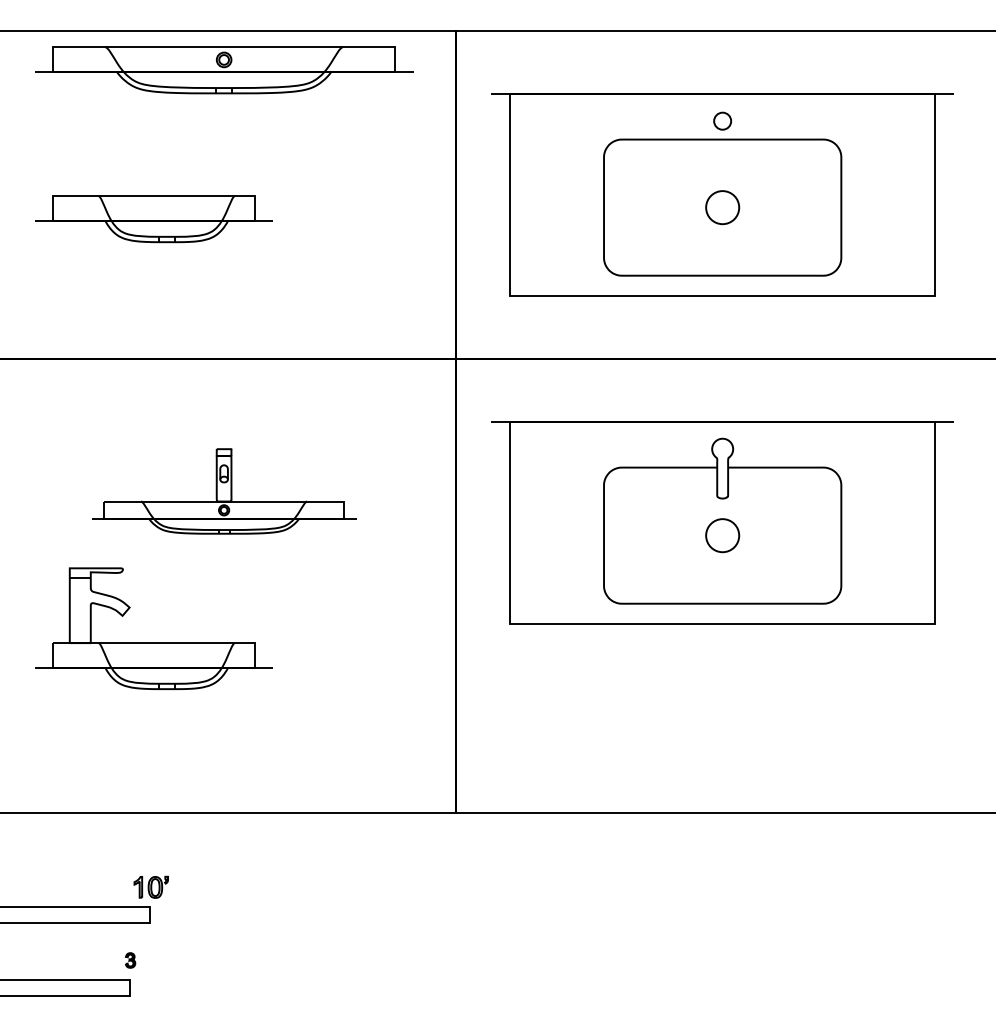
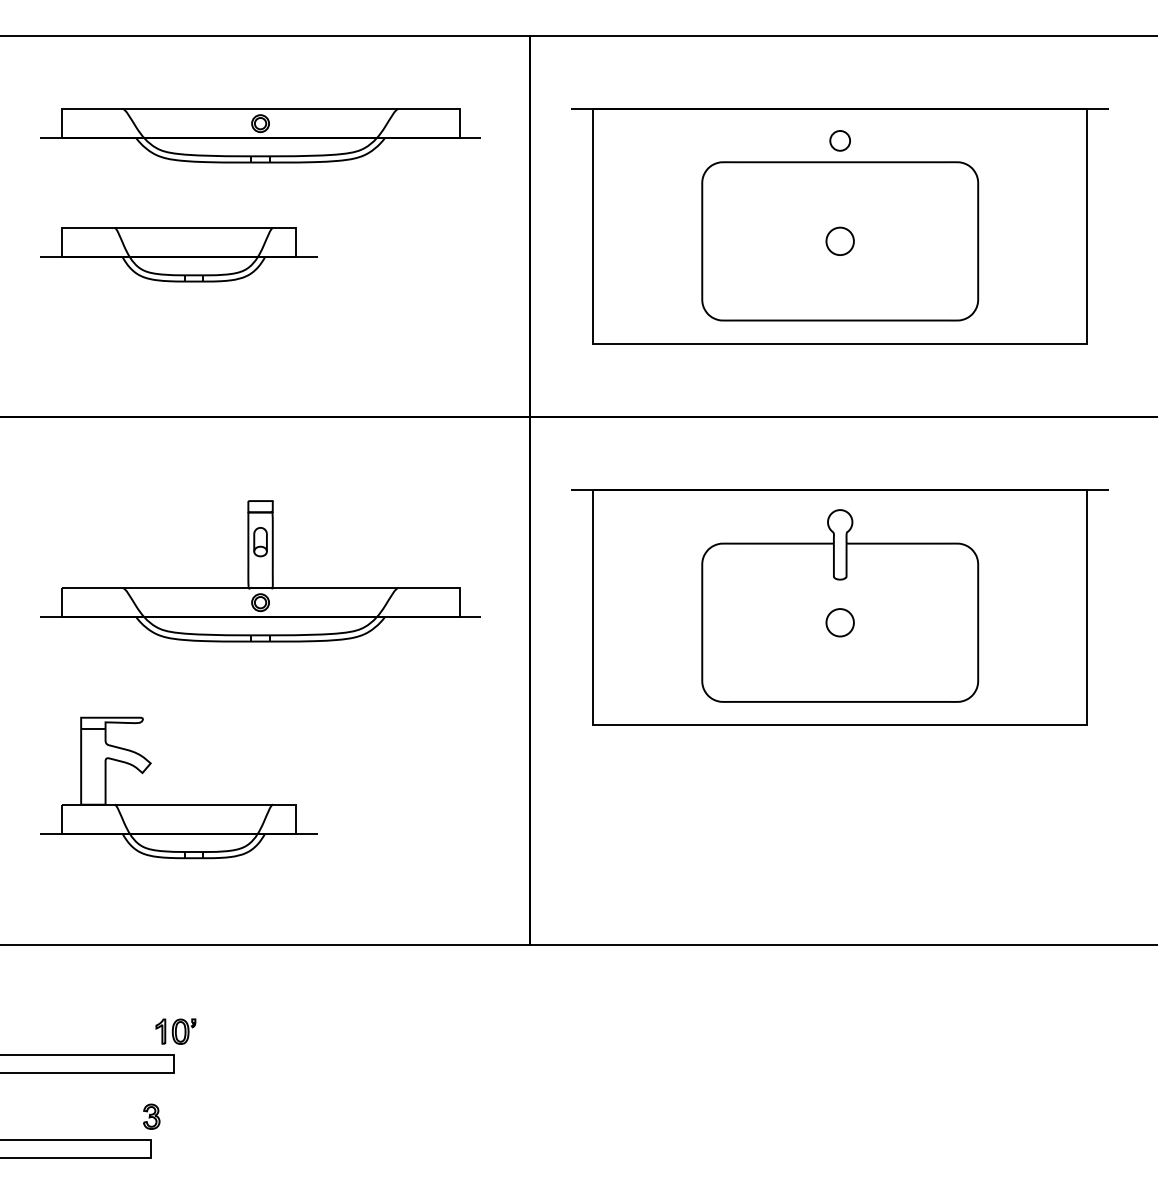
part: (224, 70) -> (260, 135), moved
circle: (722, 207) -> (839, 241), size x0.71
part: (224, 491) -> (260, 571), size x1.43
circle: (722, 535) -> (839, 622), size x0.71
part: (153, 642) -> (178, 804), moved
part: (130, 960) -> (151, 1116), size x1.43

